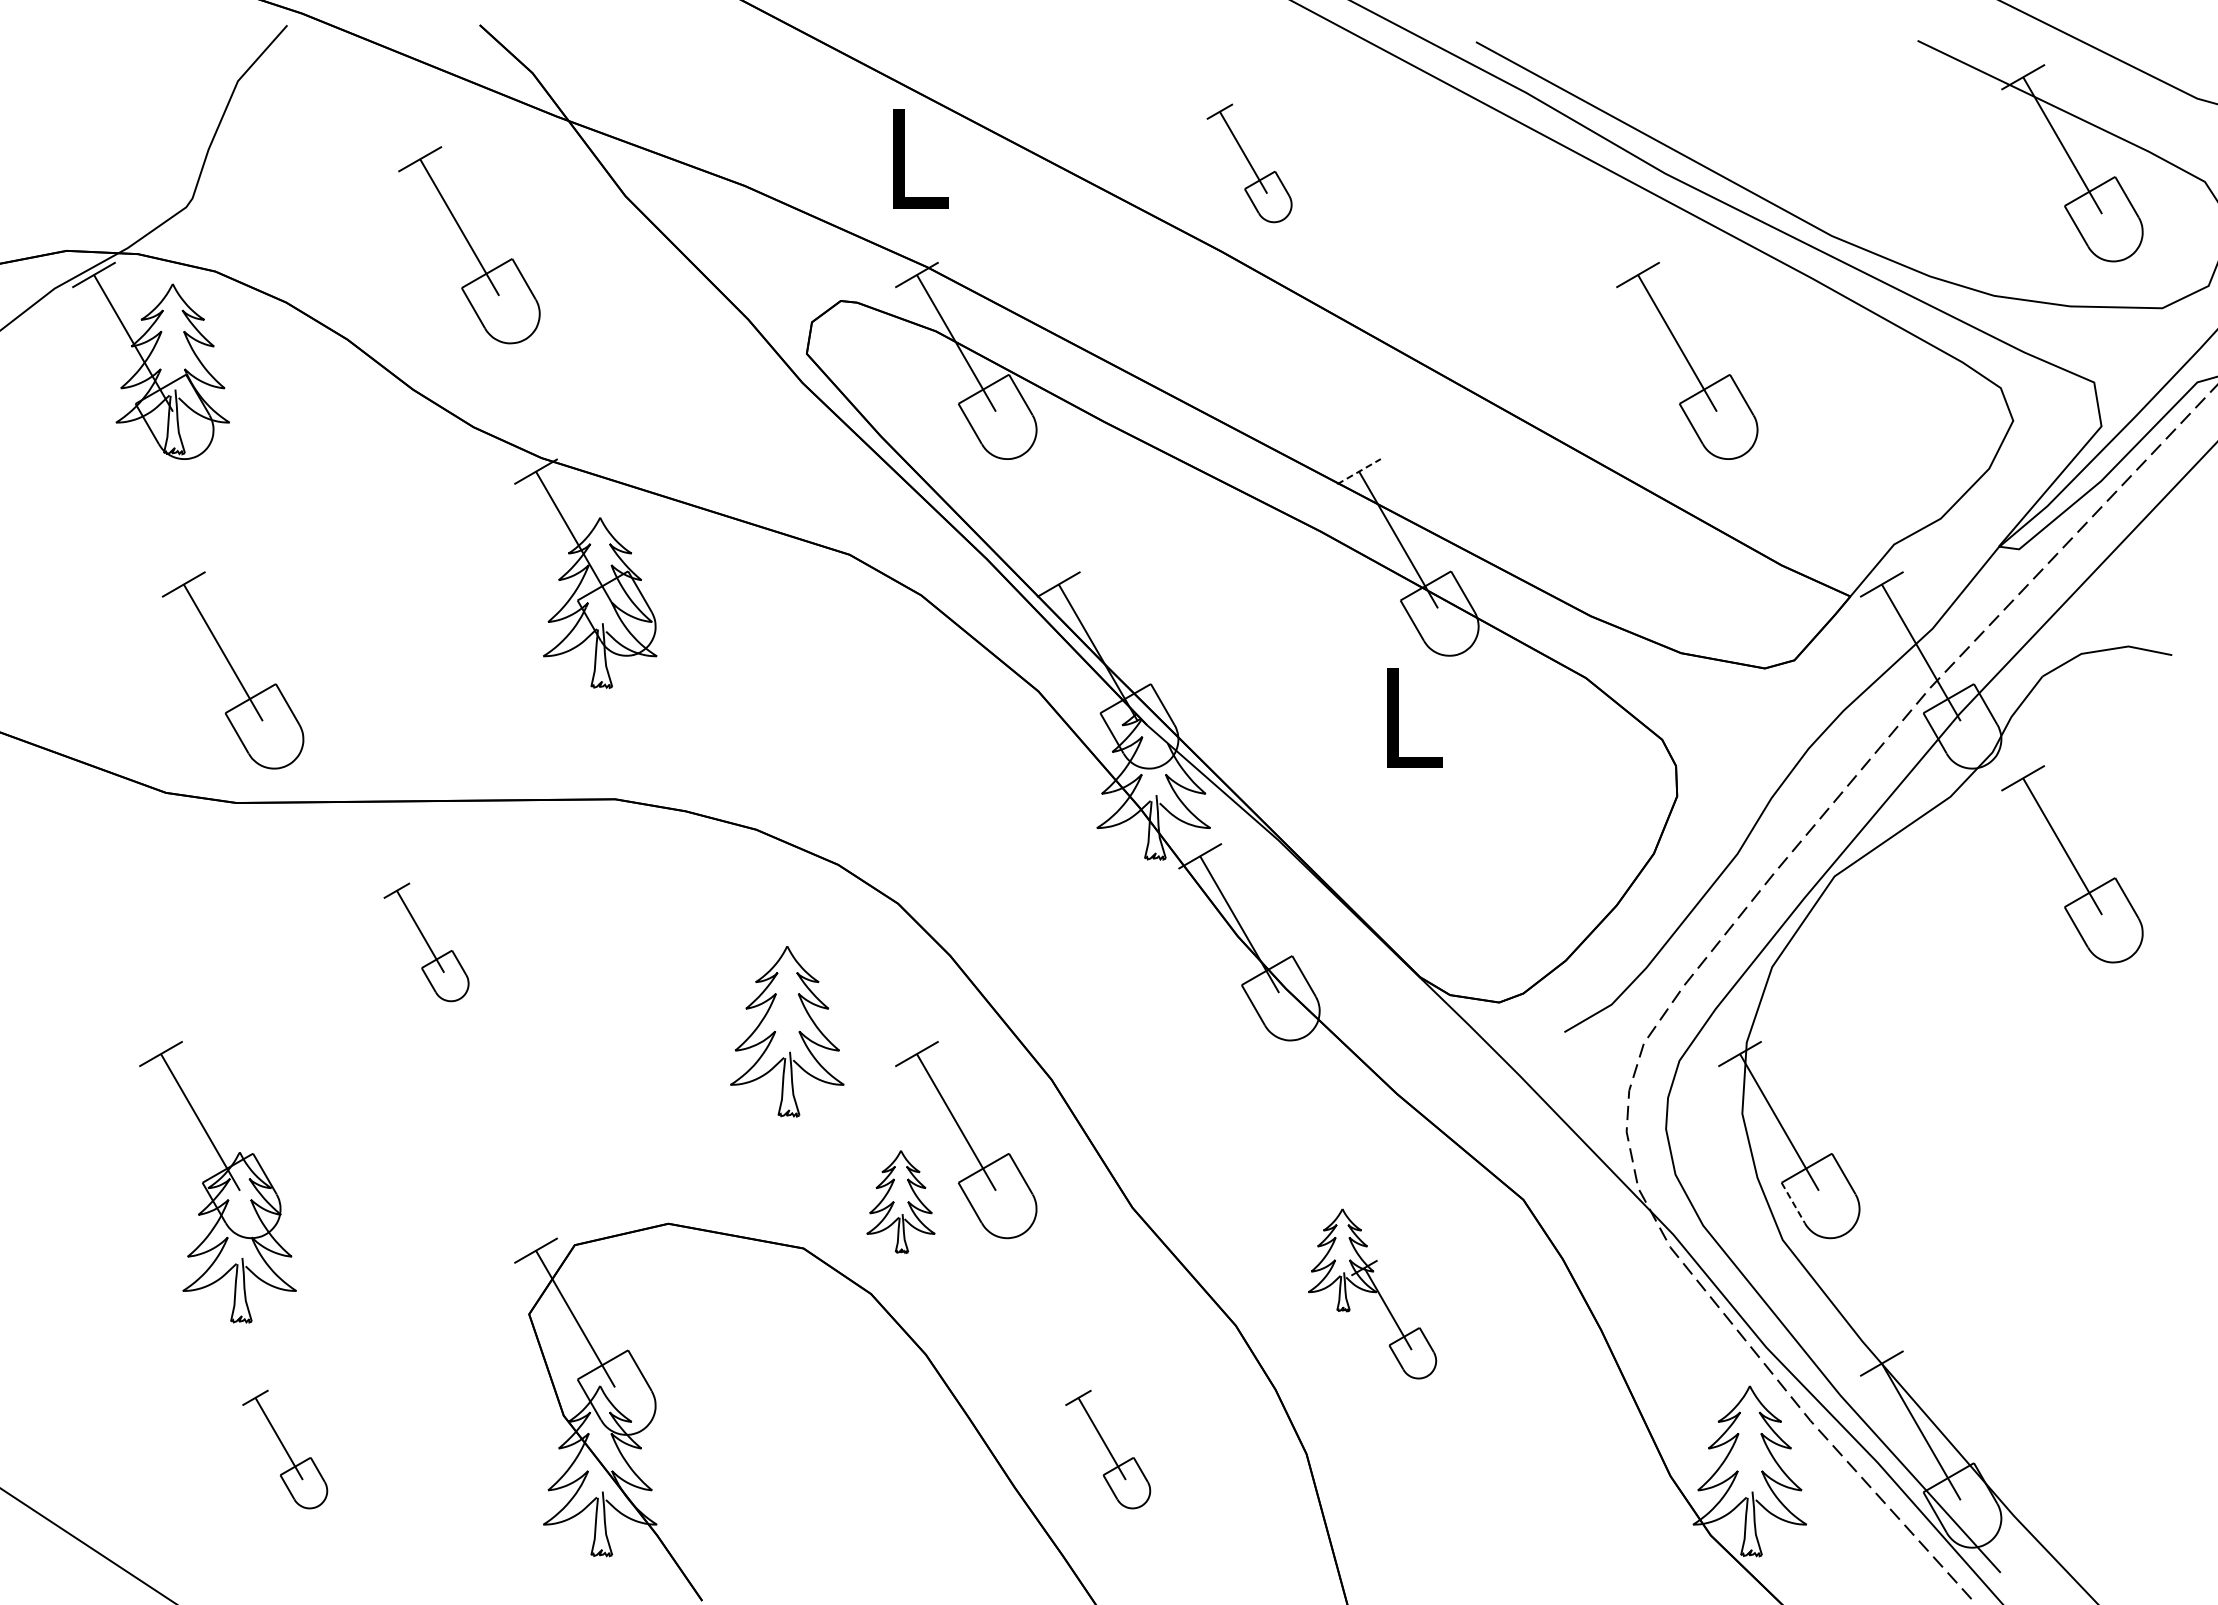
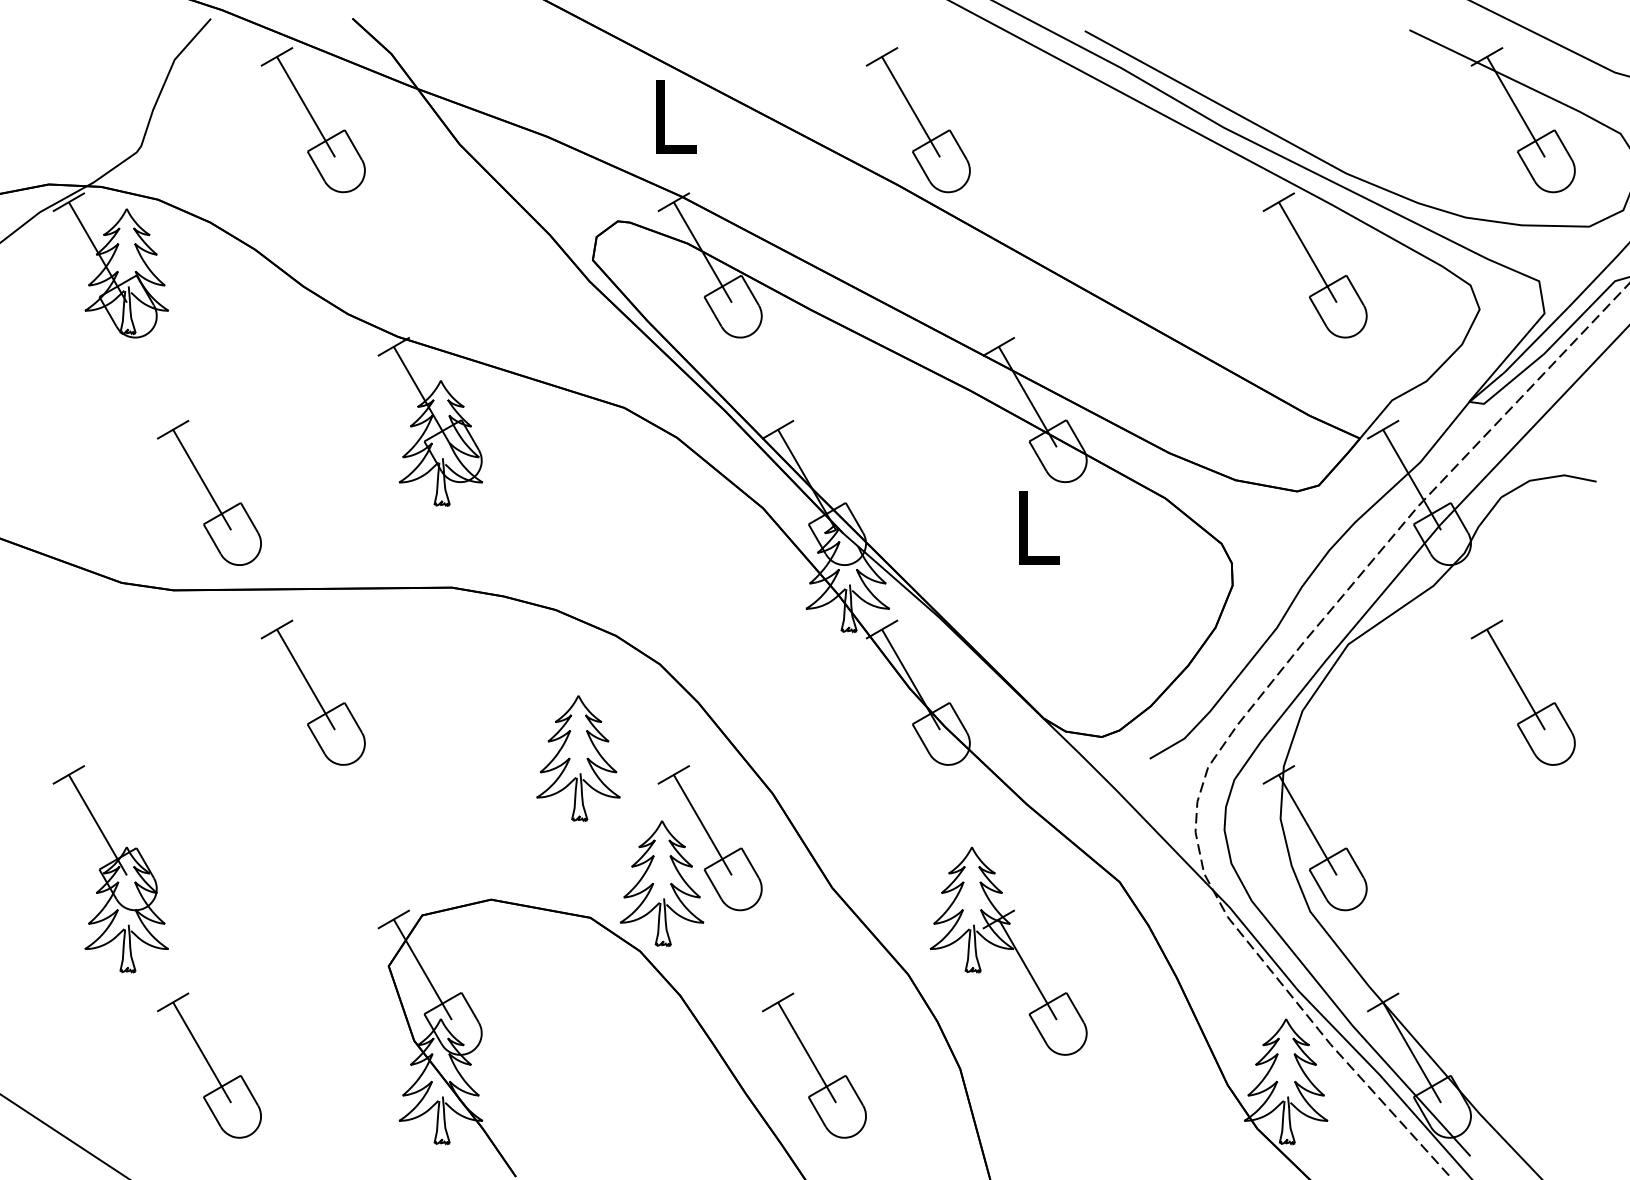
part: (1249, 163) -> (918, 120), size x1.67
part: (469, 245) -> (313, 120), moved
part: (1687, 360) -> (1315, 265), moved
line: (1359, 471) -> (999, 346), dashed -> solid
part: (232, 670) -> (208, 492), moved
part: (2072, 864) -> (1523, 692), moved
part: (426, 942) -> (313, 692), size x1.67
part: (217, 1182) -> (110, 869), moved
part: (900, 1201) -> (661, 883), size x1.67
line: (1793, 1203) -> (1318, 884), dashed -> solid
part: (1372, 1293) -> (1008, 950), size x1.67
part: (284, 1449) -> (208, 1065), size x1.67
part: (1107, 1449) -> (813, 1065), size x1.67

